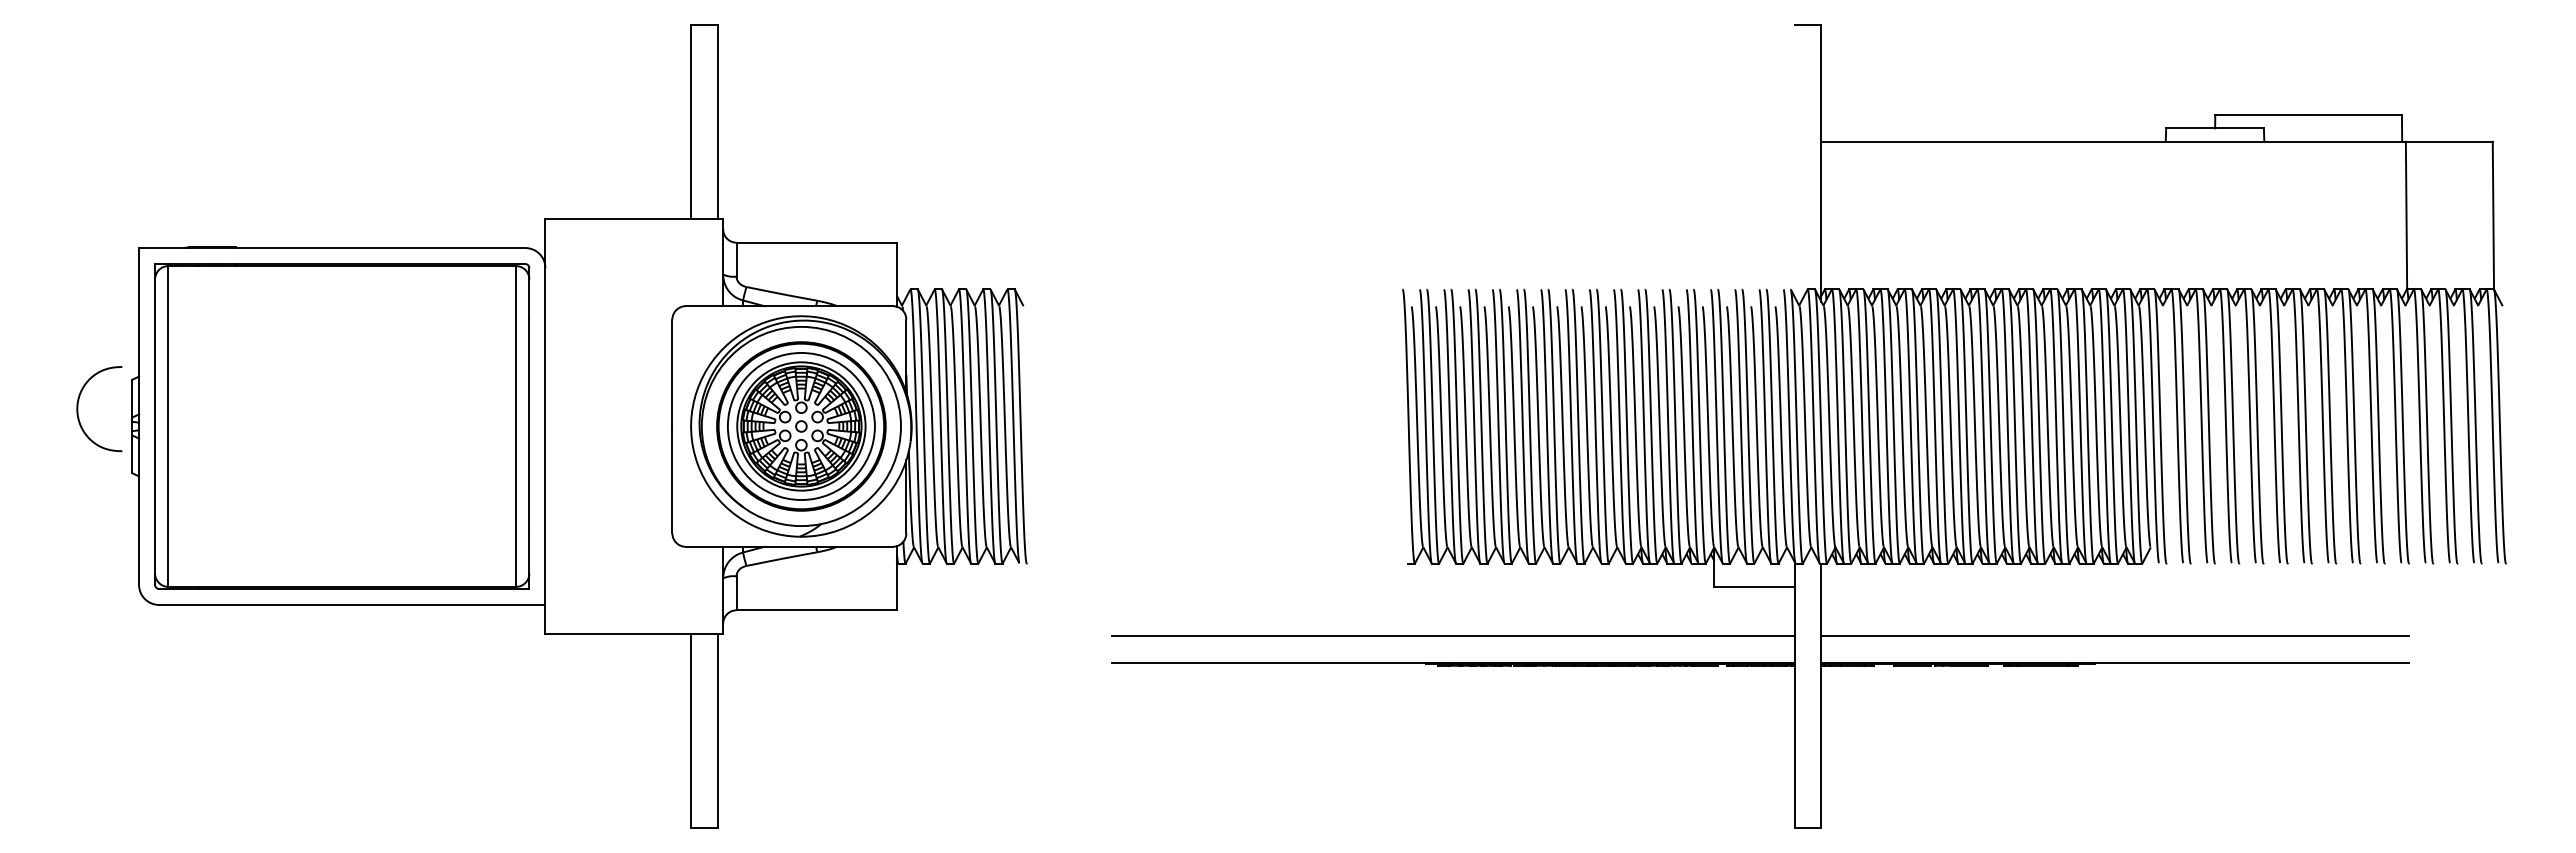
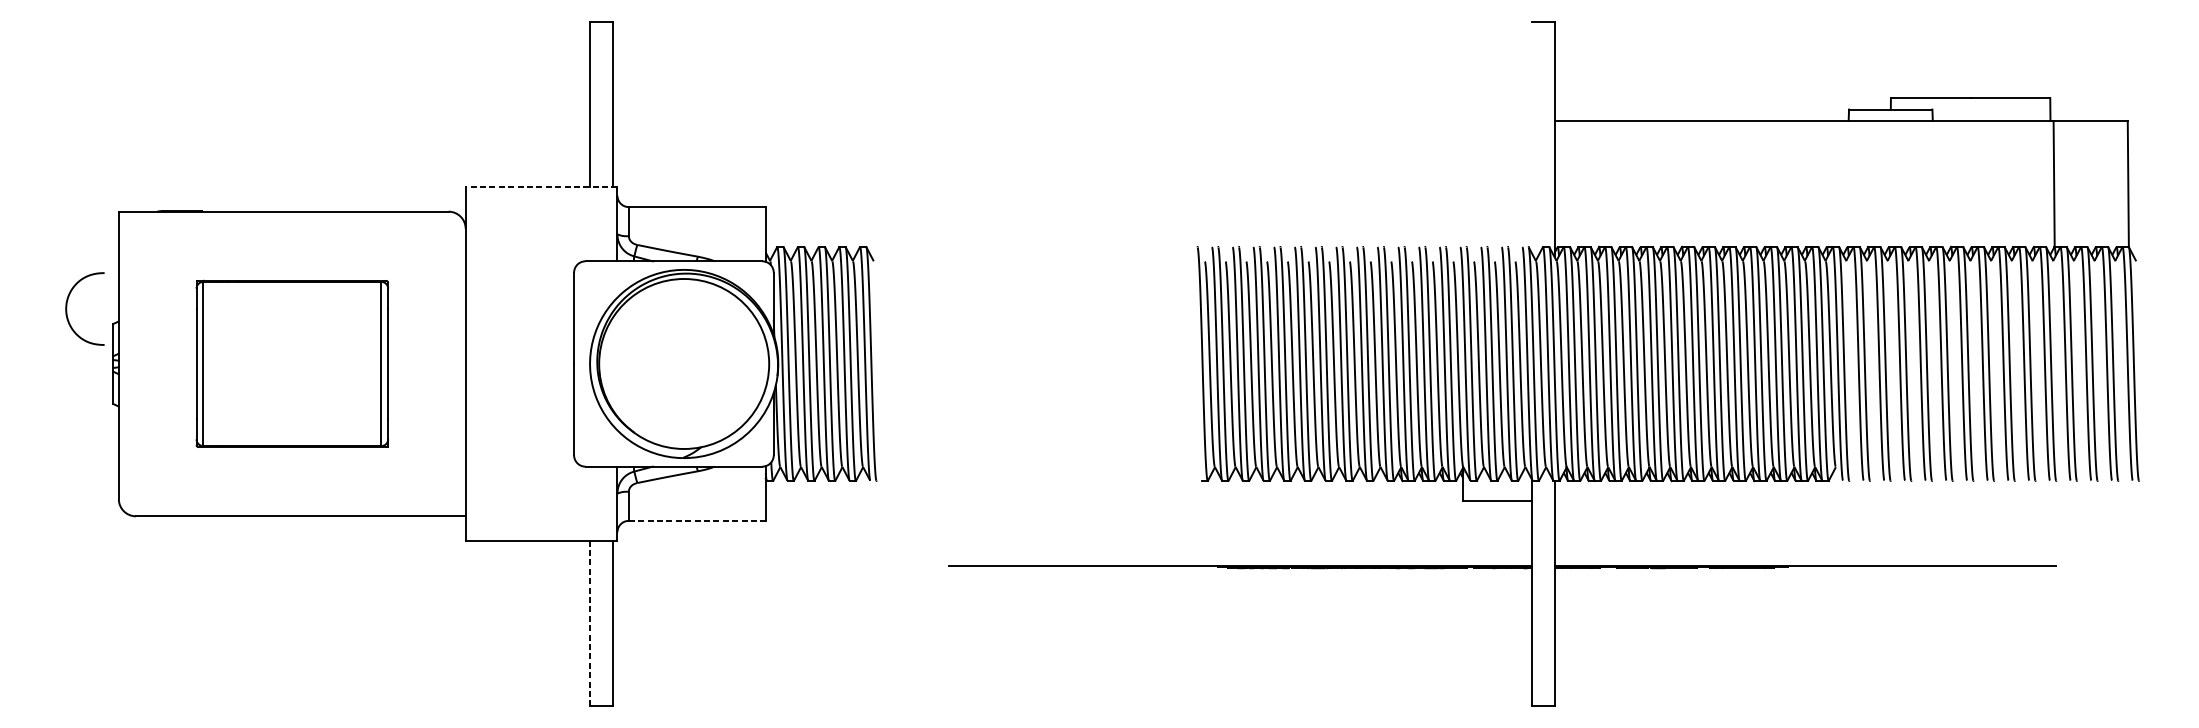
line: (634, 219) -> (541, 187), solid -> dashed
curve: (78, 409) -> (67, 309), moved
part: (342, 426) -> (292, 364), size x0.6
part: (801, 426) -> (684, 364), removed
line: (817, 610) -> (697, 521), solid -> dashed
line: (1453, 636) -> (1240, 543), removed
line: (2114, 636) -> (1804, 543), removed
line: (691, 730) -> (590, 623), solid -> dashed

